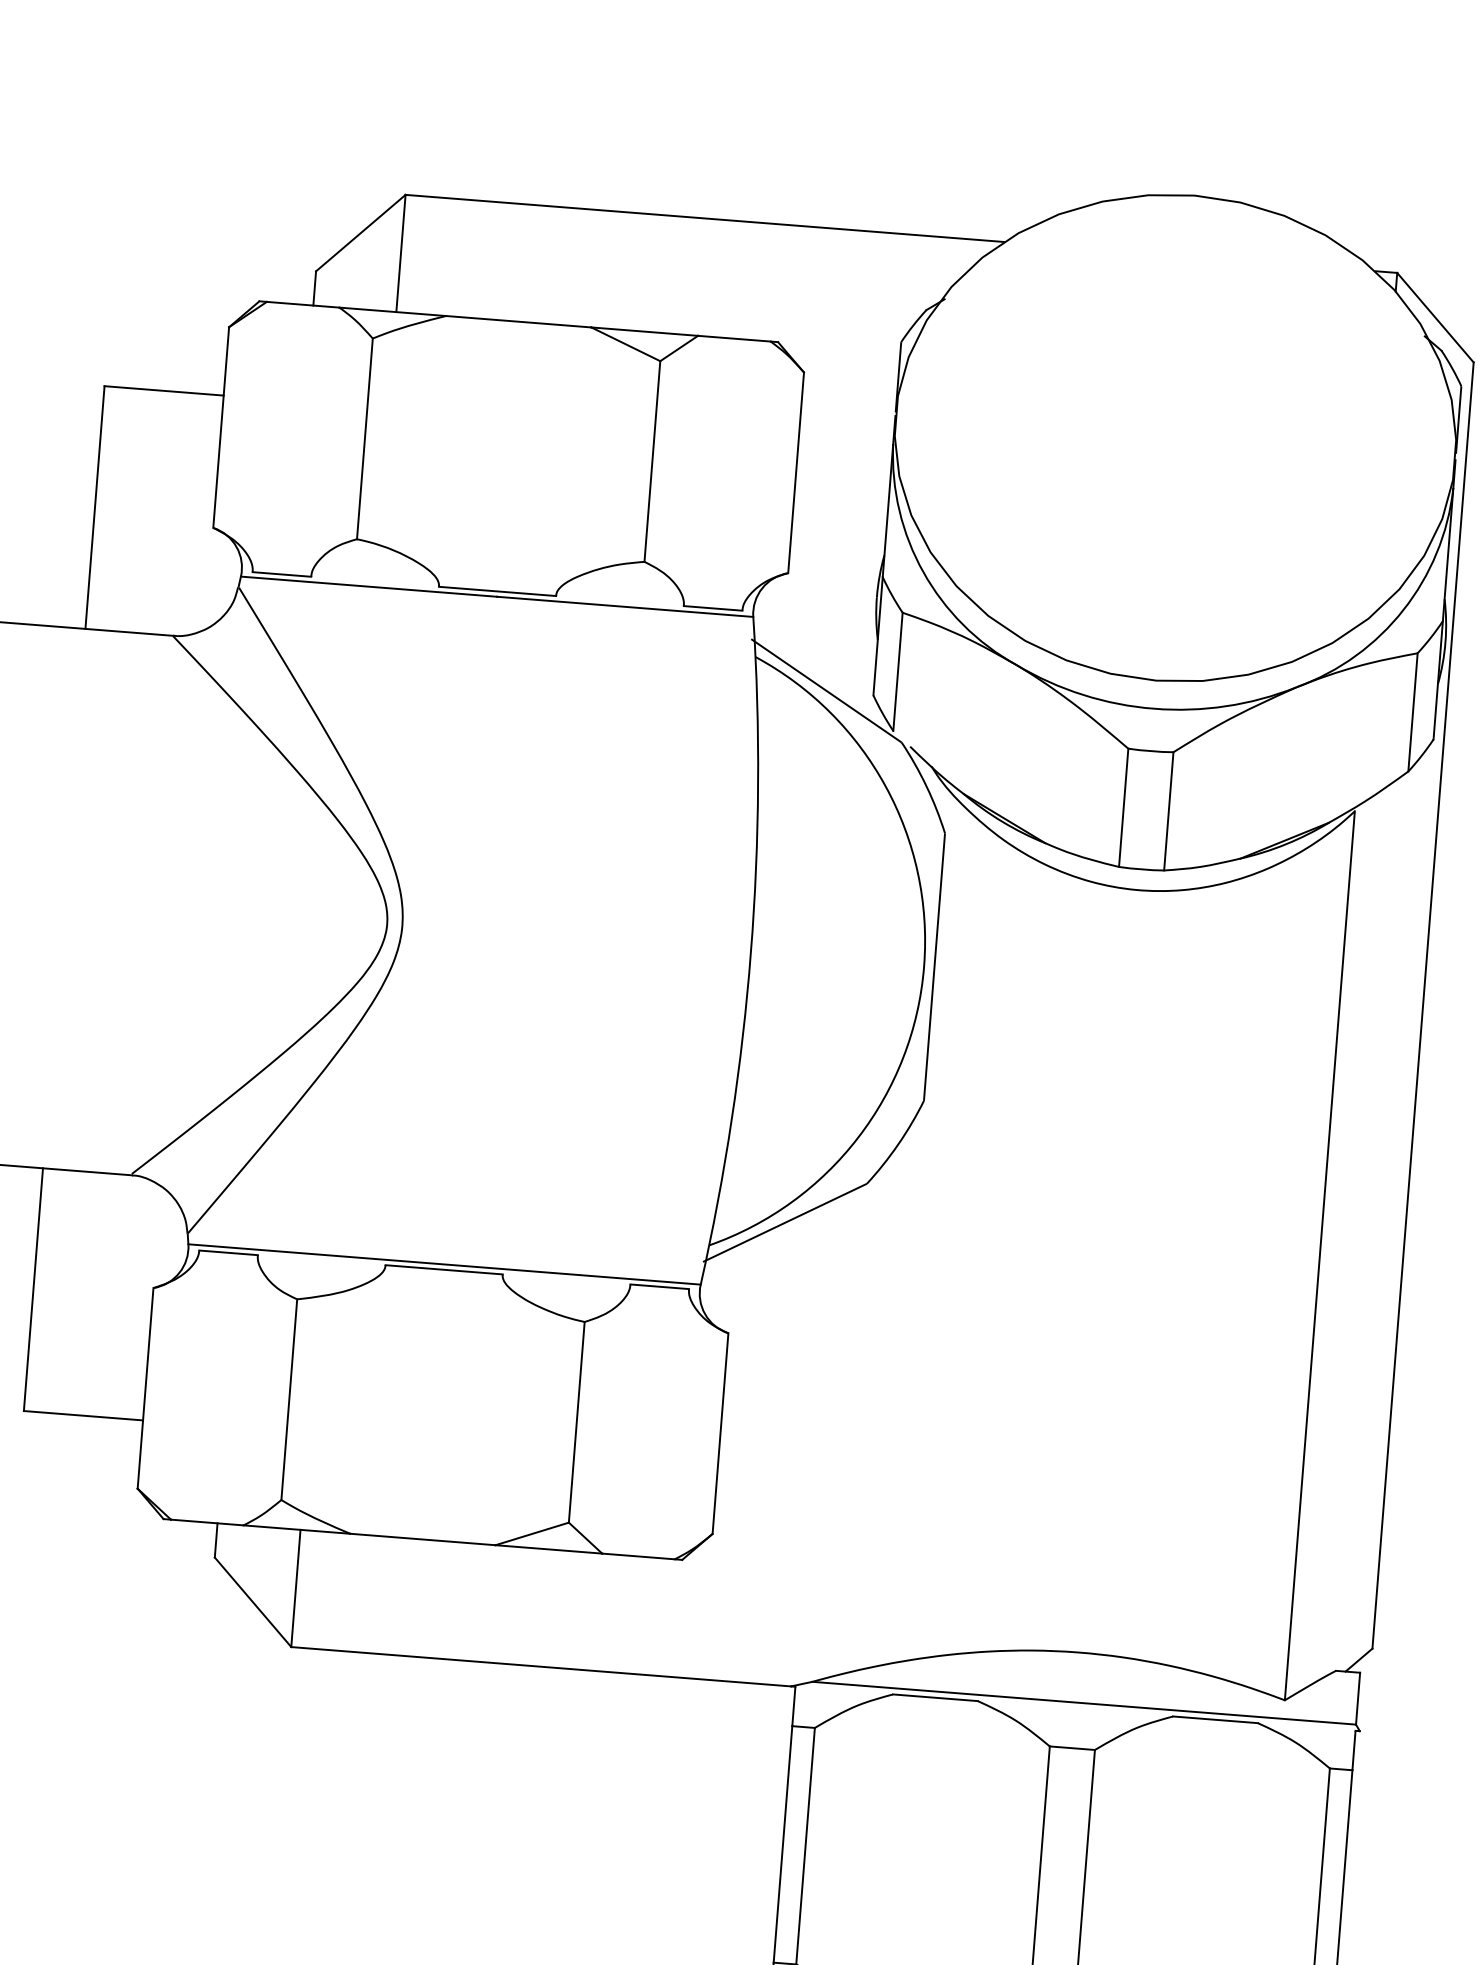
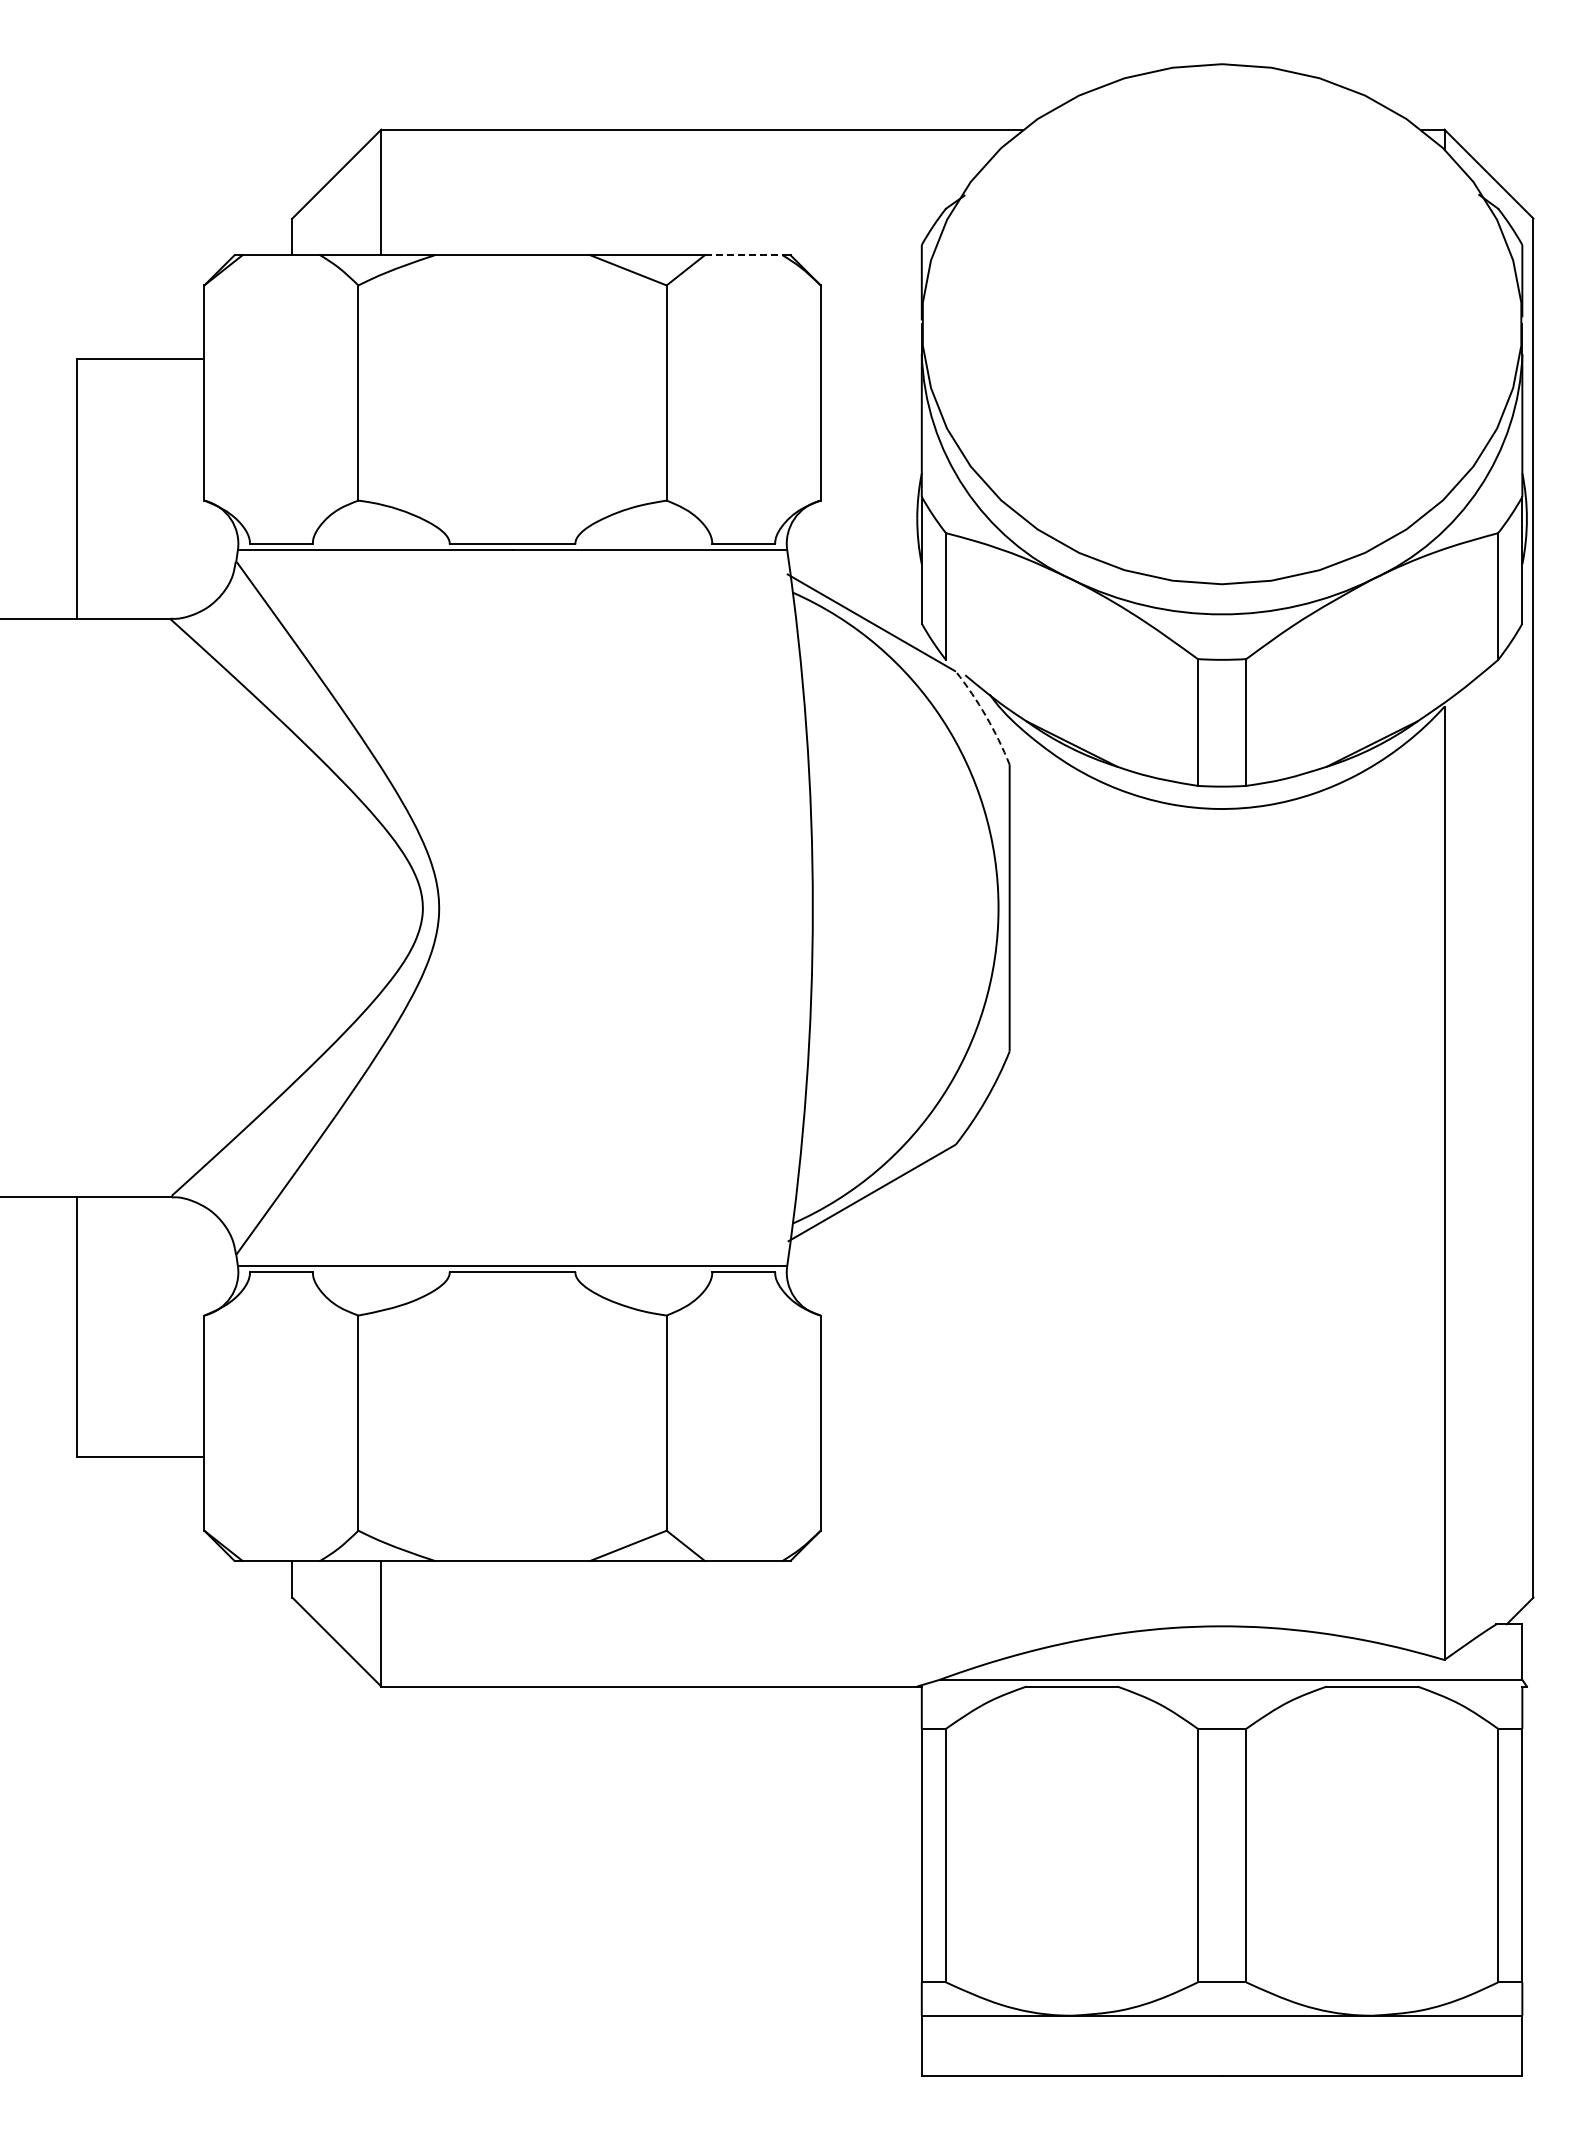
line: (734, 338) -> (743, 255), solid -> dashed
arc: (926, 786) -> (986, 716), solid -> dashed

